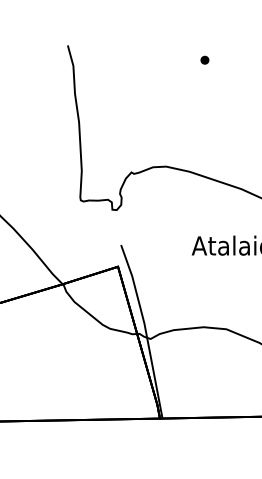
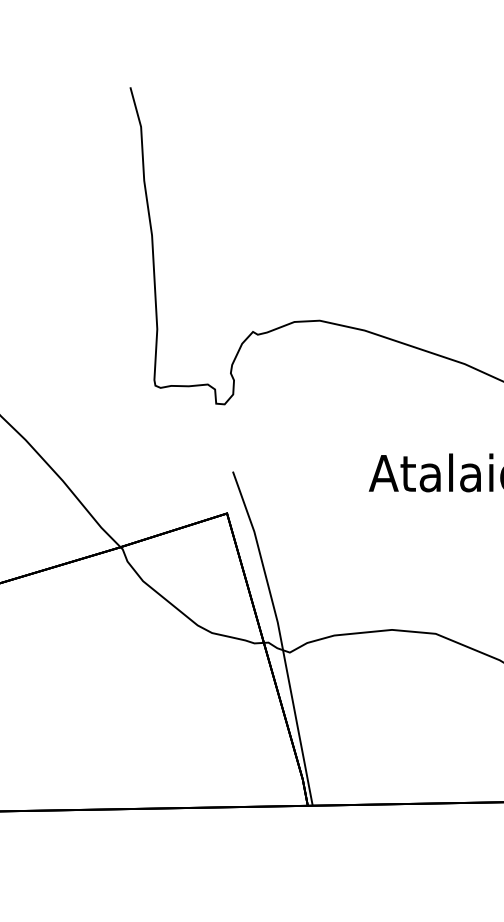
part: (204, 59) -> (393, 114), removed

